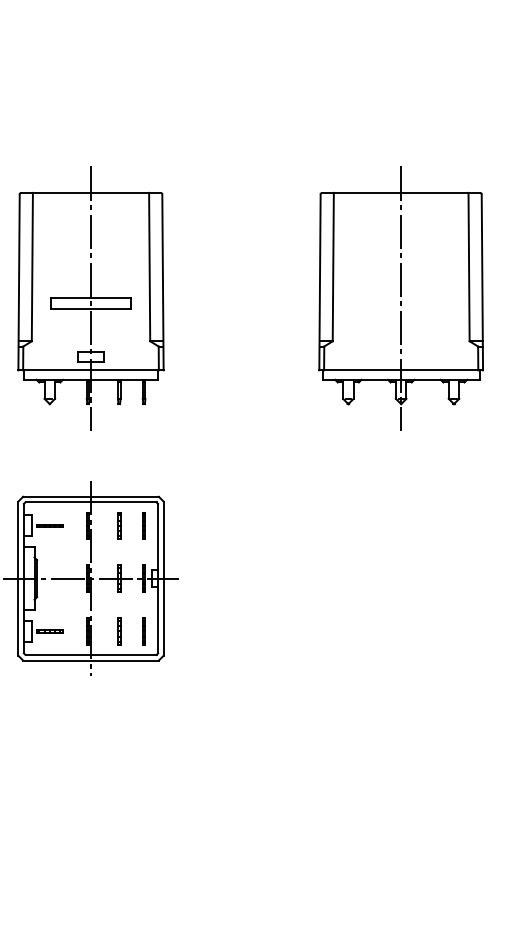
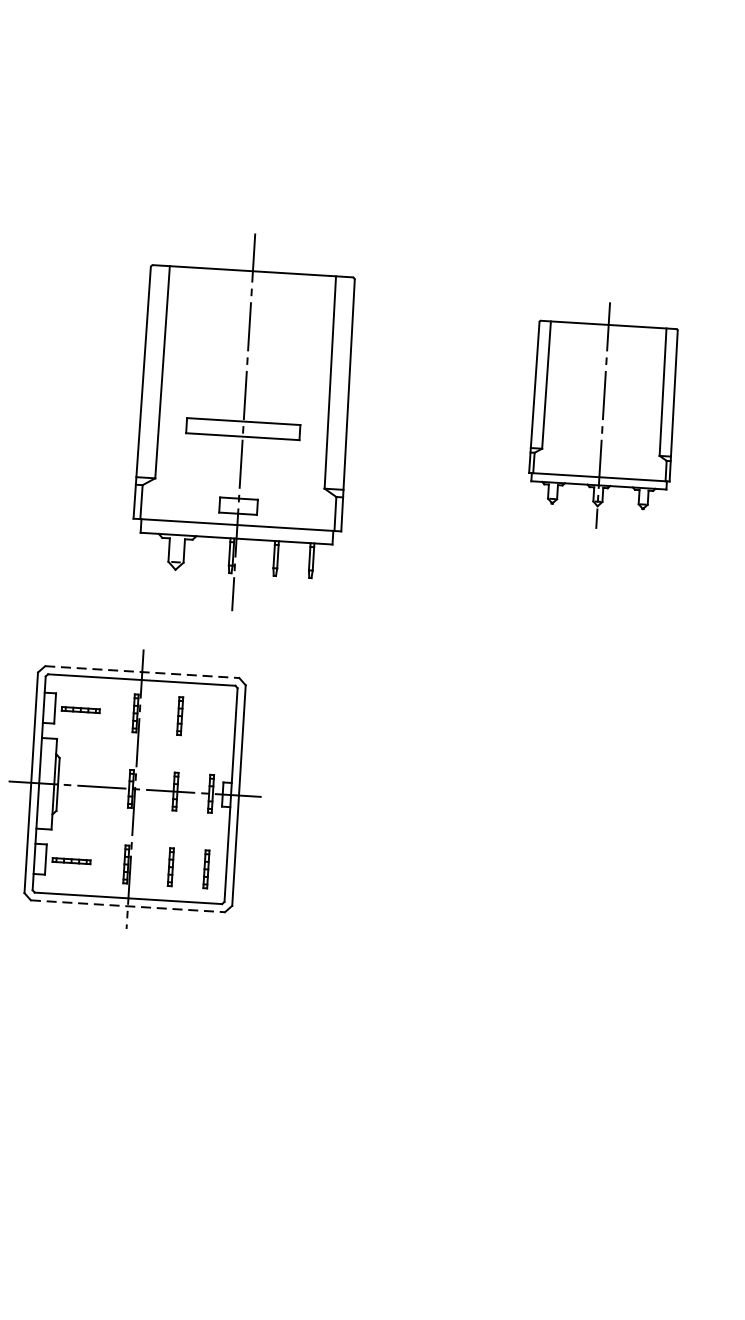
part: (90, 298) -> (242, 422), moved
part: (400, 298) -> (602, 415), size x0.6
line: (91, 496) -> (142, 671), solid -> dashed
line: (143, 525) -> (214, 717), removed
line: (91, 660) -> (128, 906), solid -> dashed

